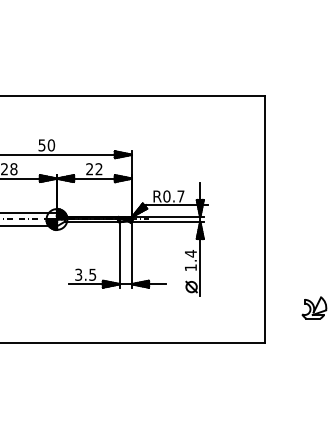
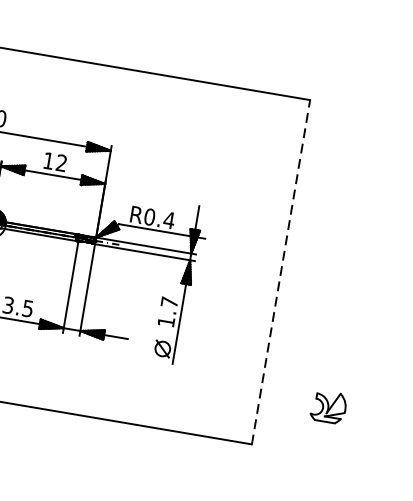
text: (89, 169) -> (48, 161), 22 -> 12
text: (180, 196) -> (168, 220), R0.7 -> R0.4
line: (265, 219) -> (281, 272), solid -> dashed
text: (190, 253) -> (169, 302), 1.4 -> 1.7

